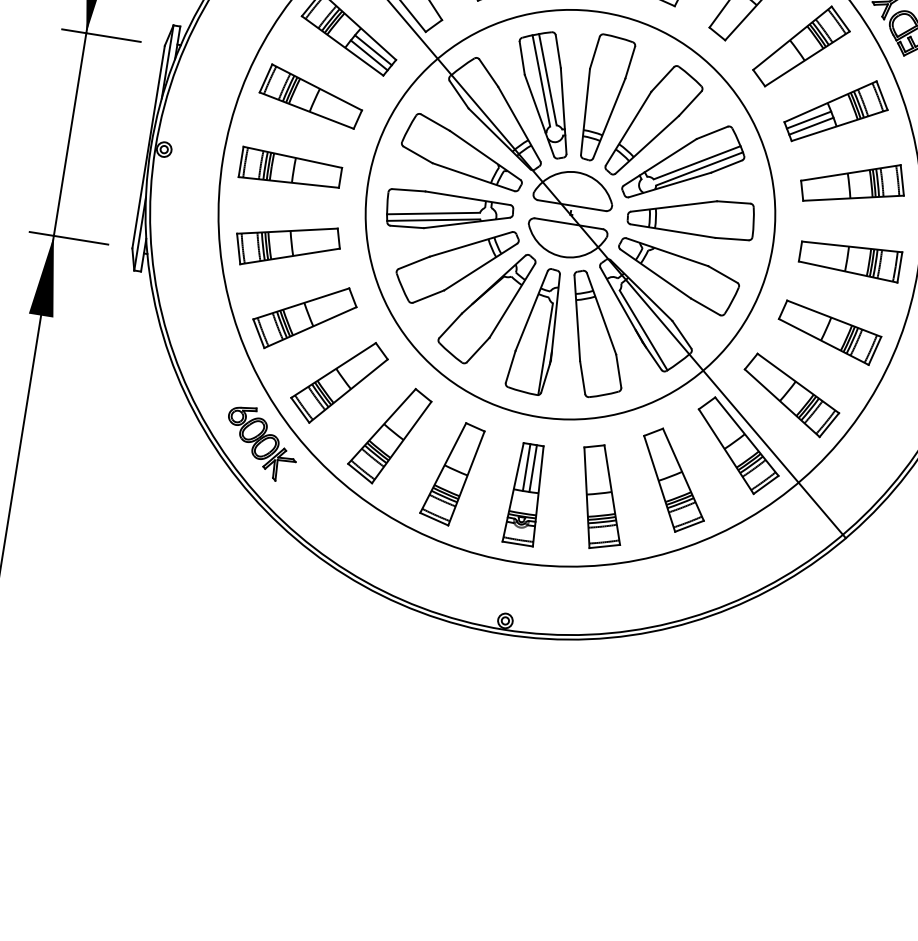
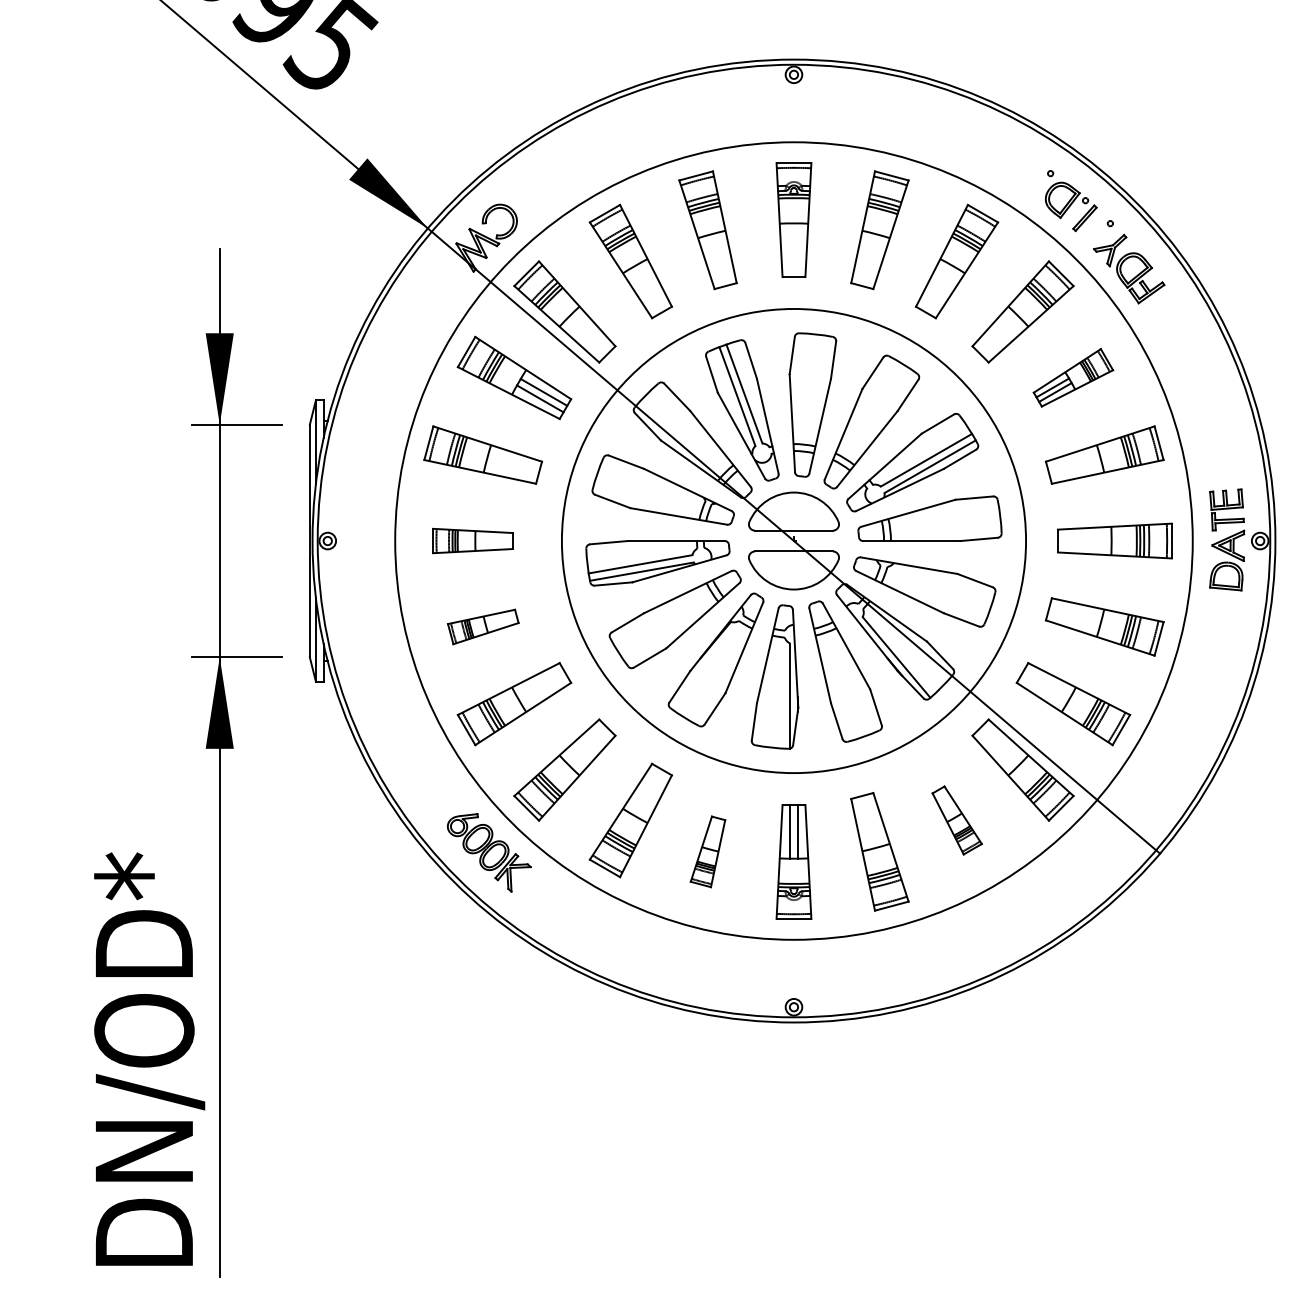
part: (836, 111) -> (1073, 377), size x0.7
part: (290, 169) -> (472, 540), size x0.7
part: (288, 245) -> (483, 626), size x0.6
part: (451, 473) -> (707, 851), size x0.6
part: (673, 481) -> (957, 820), size x0.6

